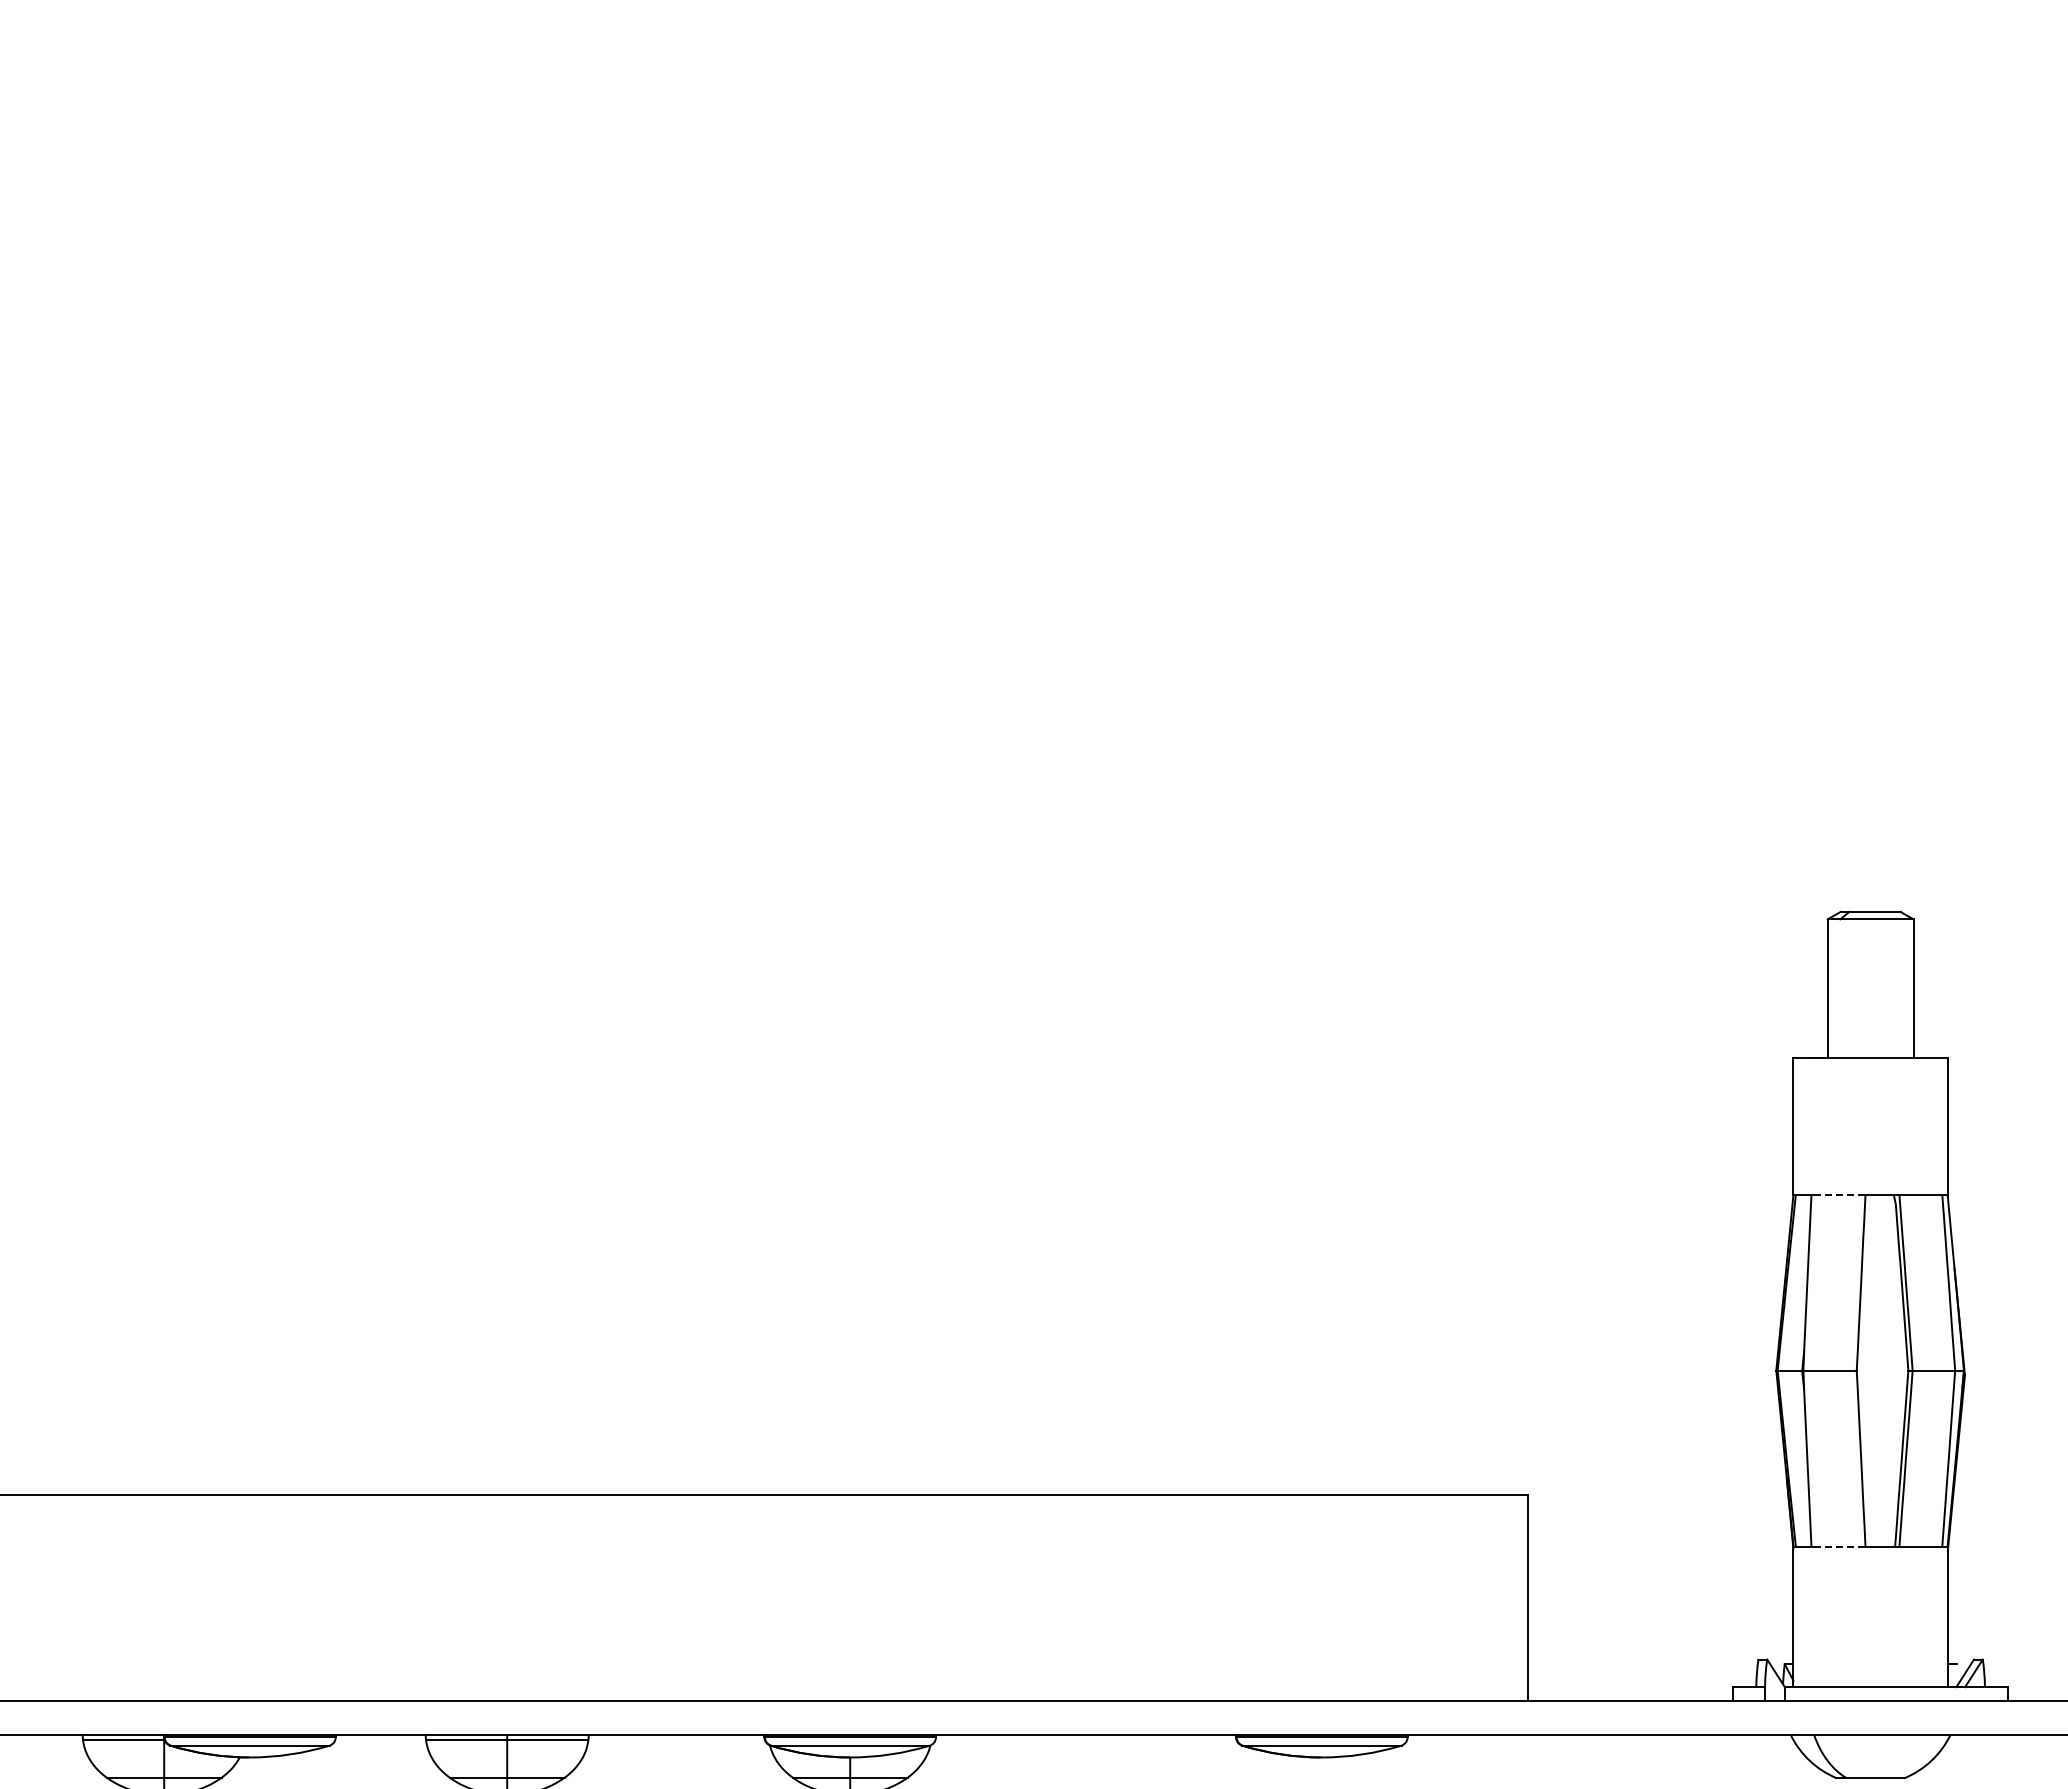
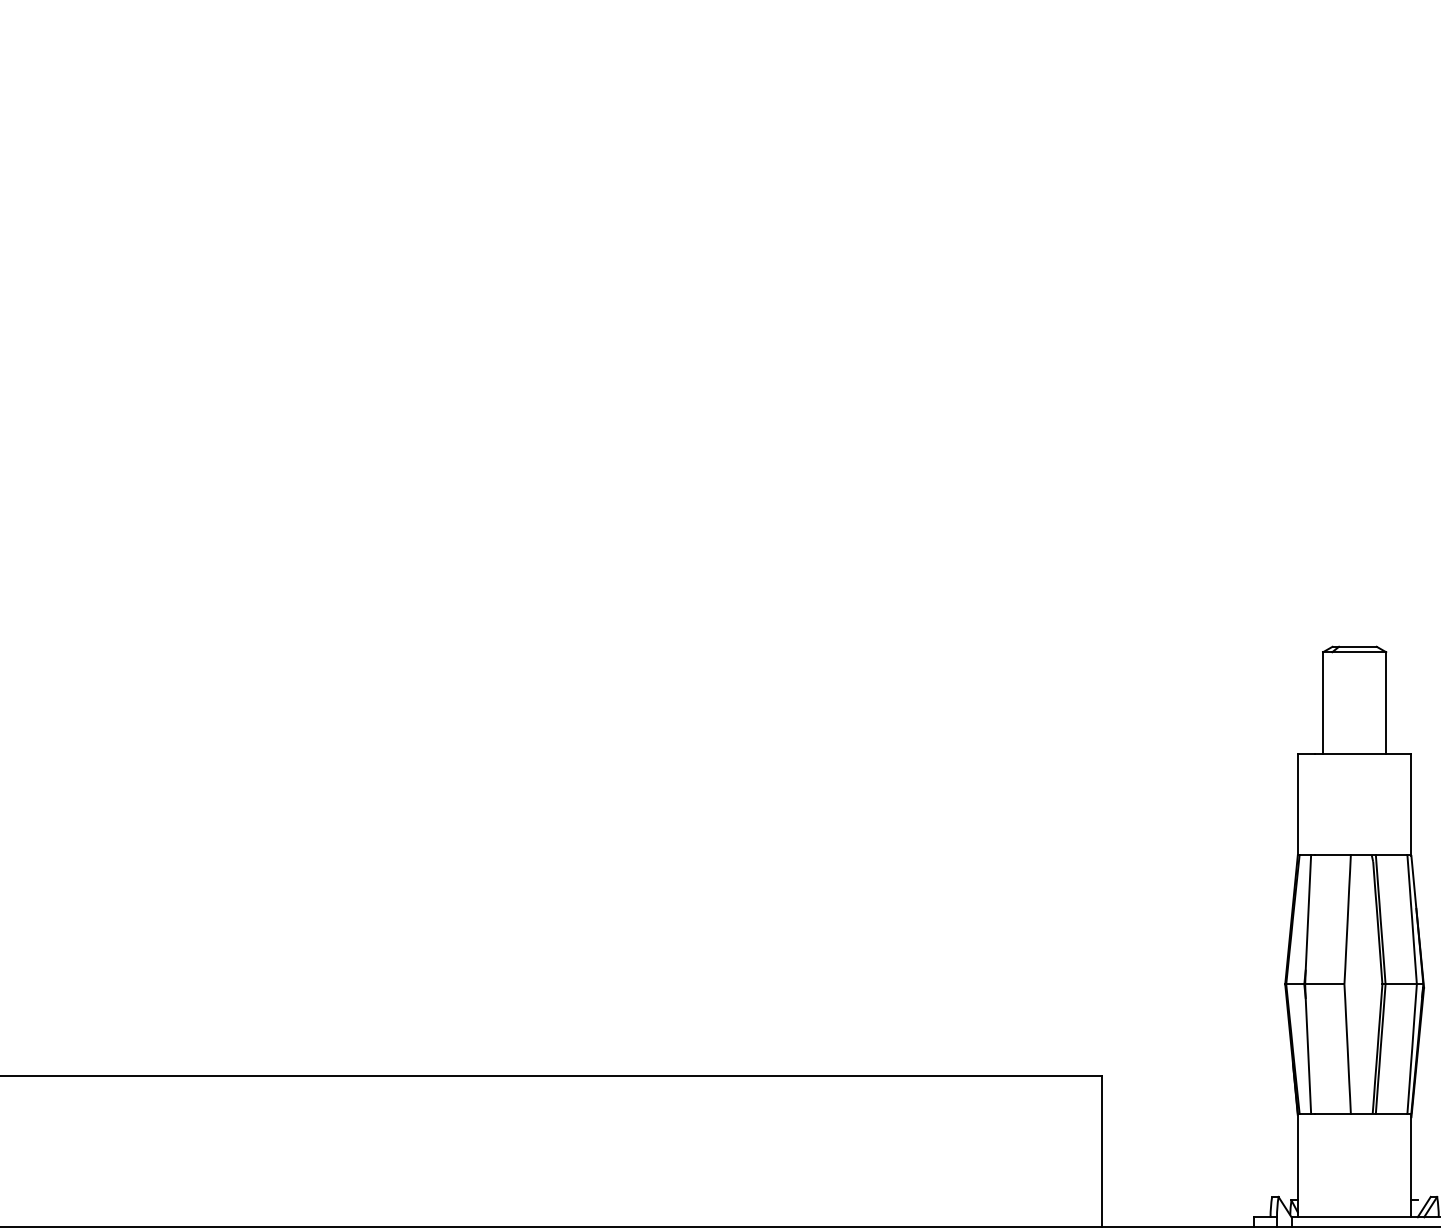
line: (1840, 1194) -> (1332, 854), dashed -> solid
line: (1840, 1546) -> (1332, 1113), dashed -> solid

